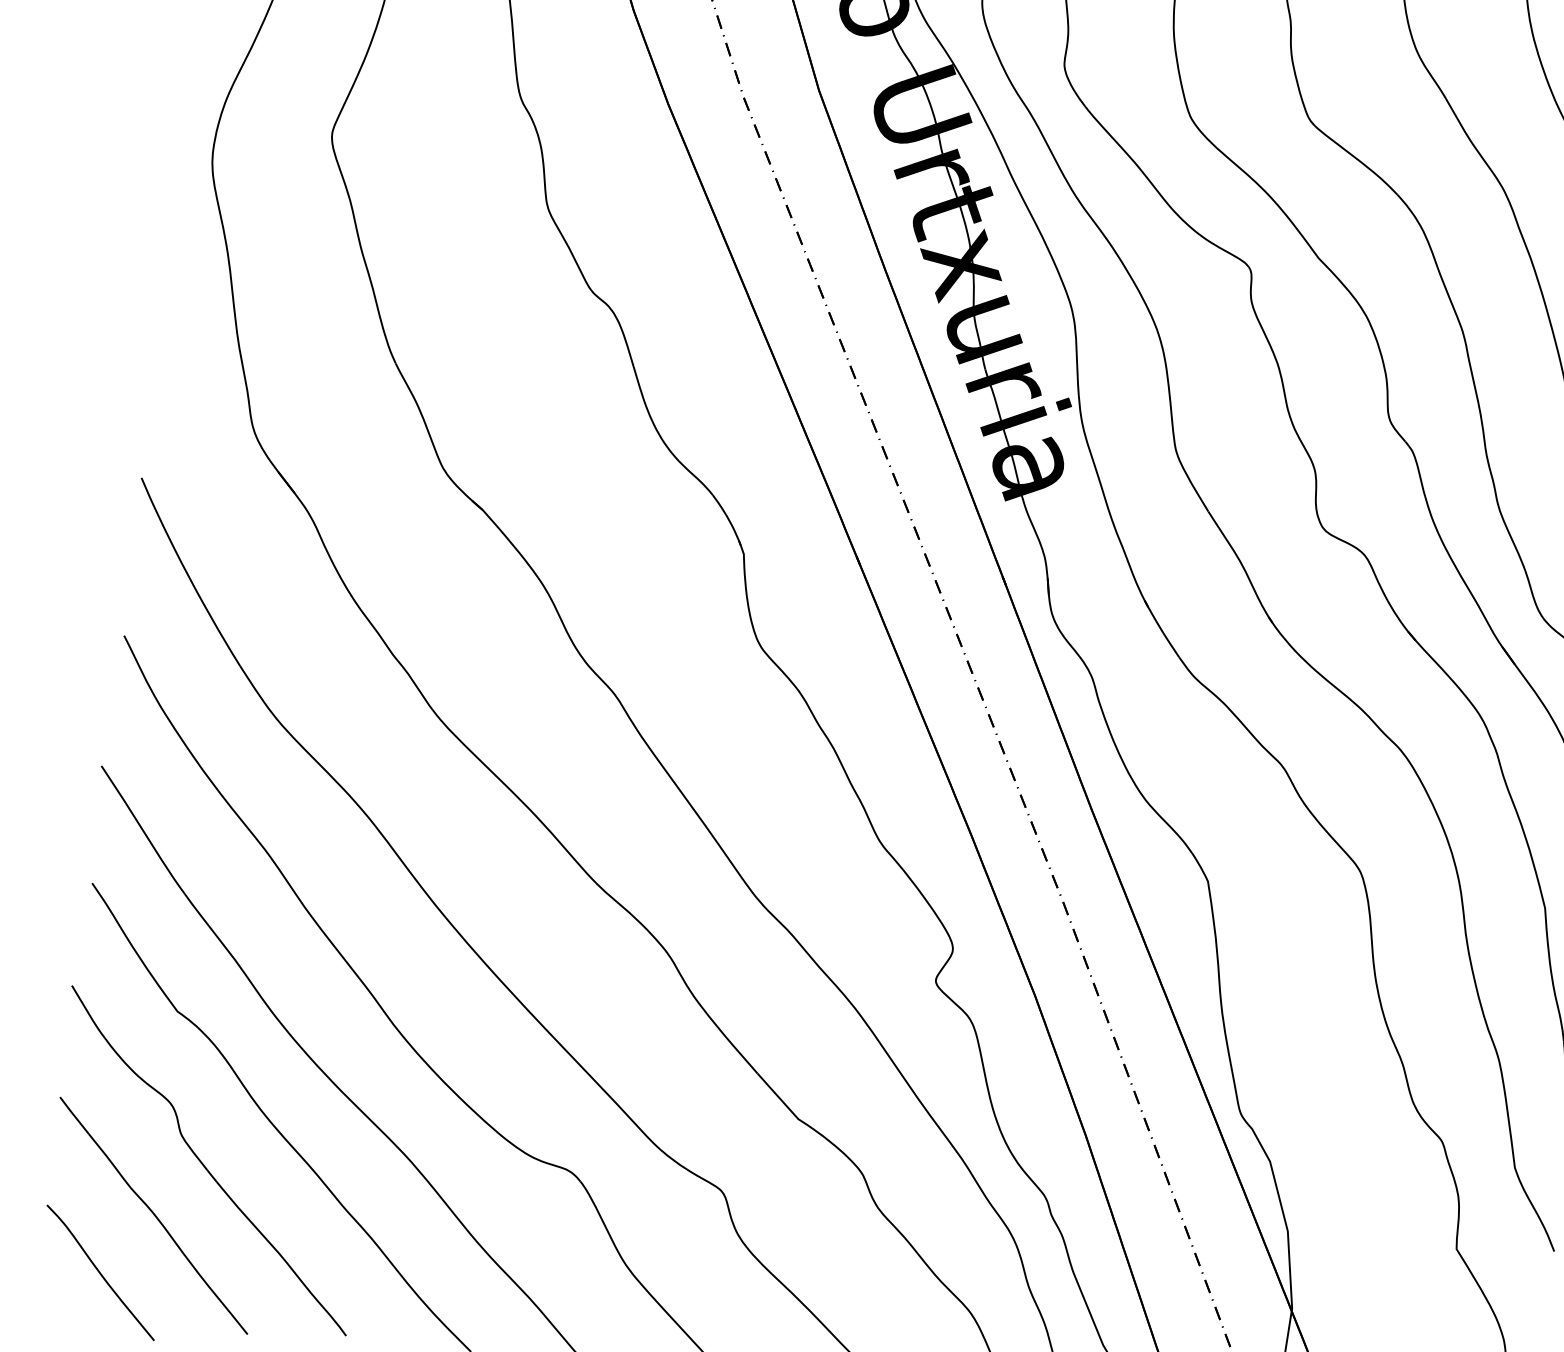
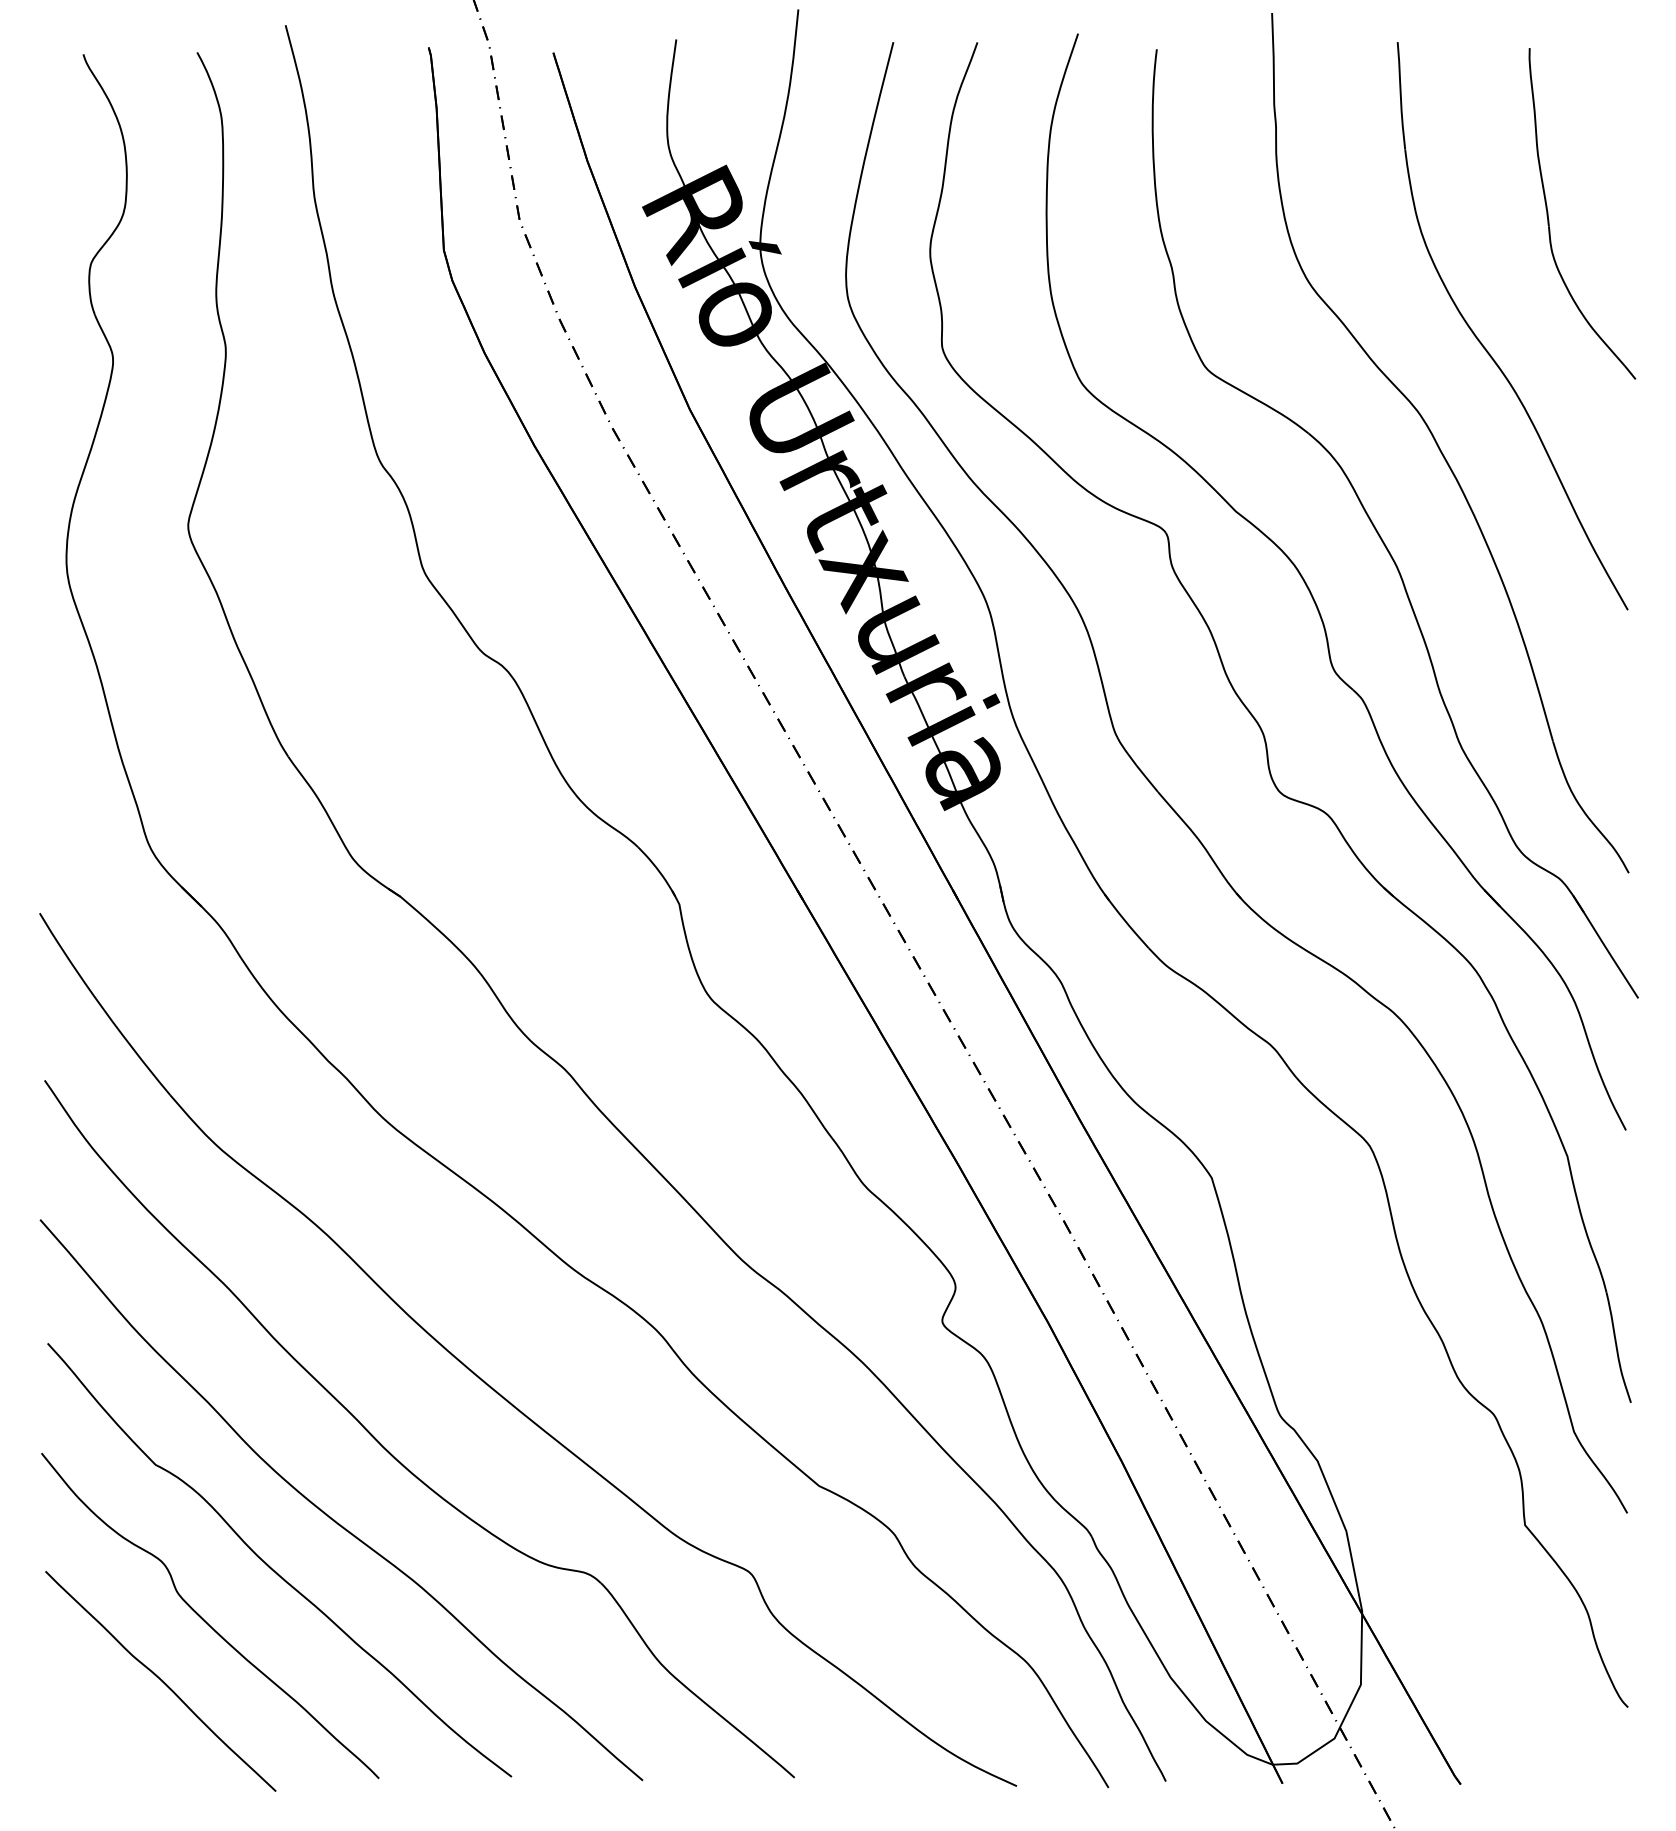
curve: (100, 1272) -> (113, 1748), removed

